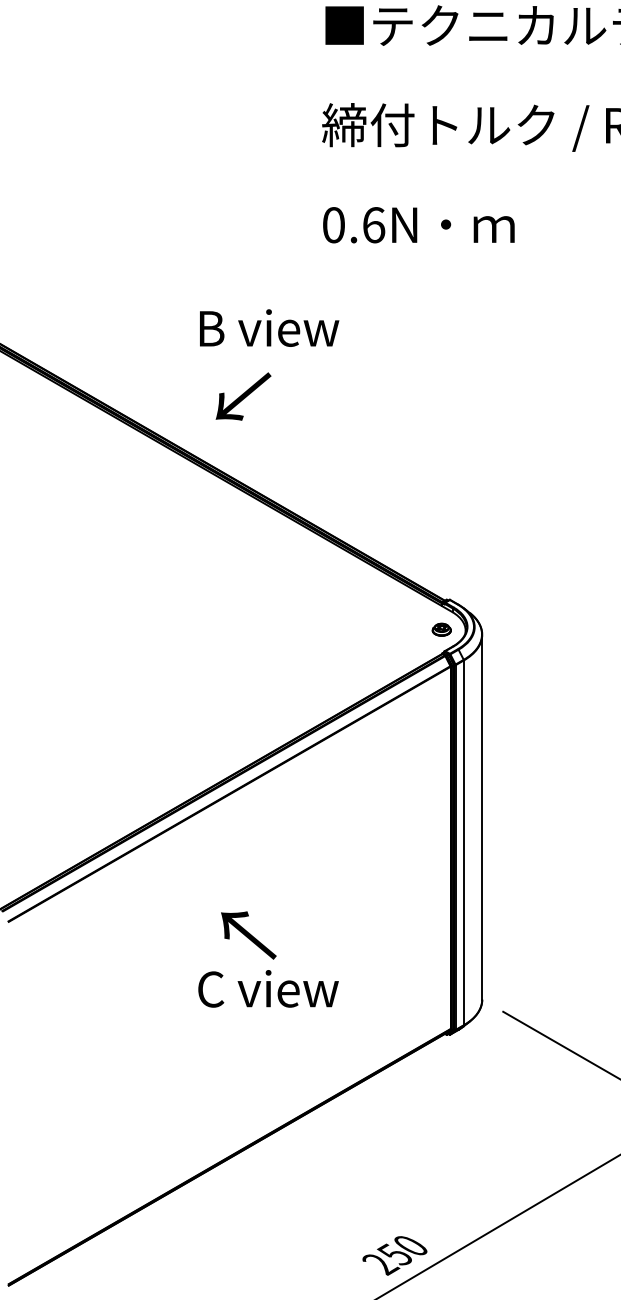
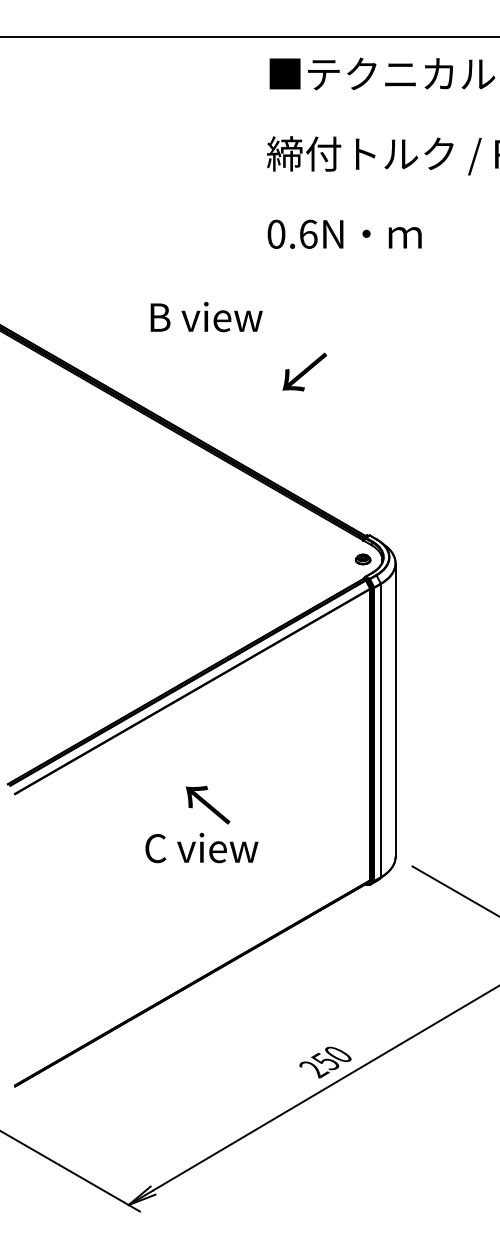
text: (269, 328) -> (206, 317), moved
text: (243, 395) -> (304, 371), moved
text: (268, 988) -> (201, 847), moved

